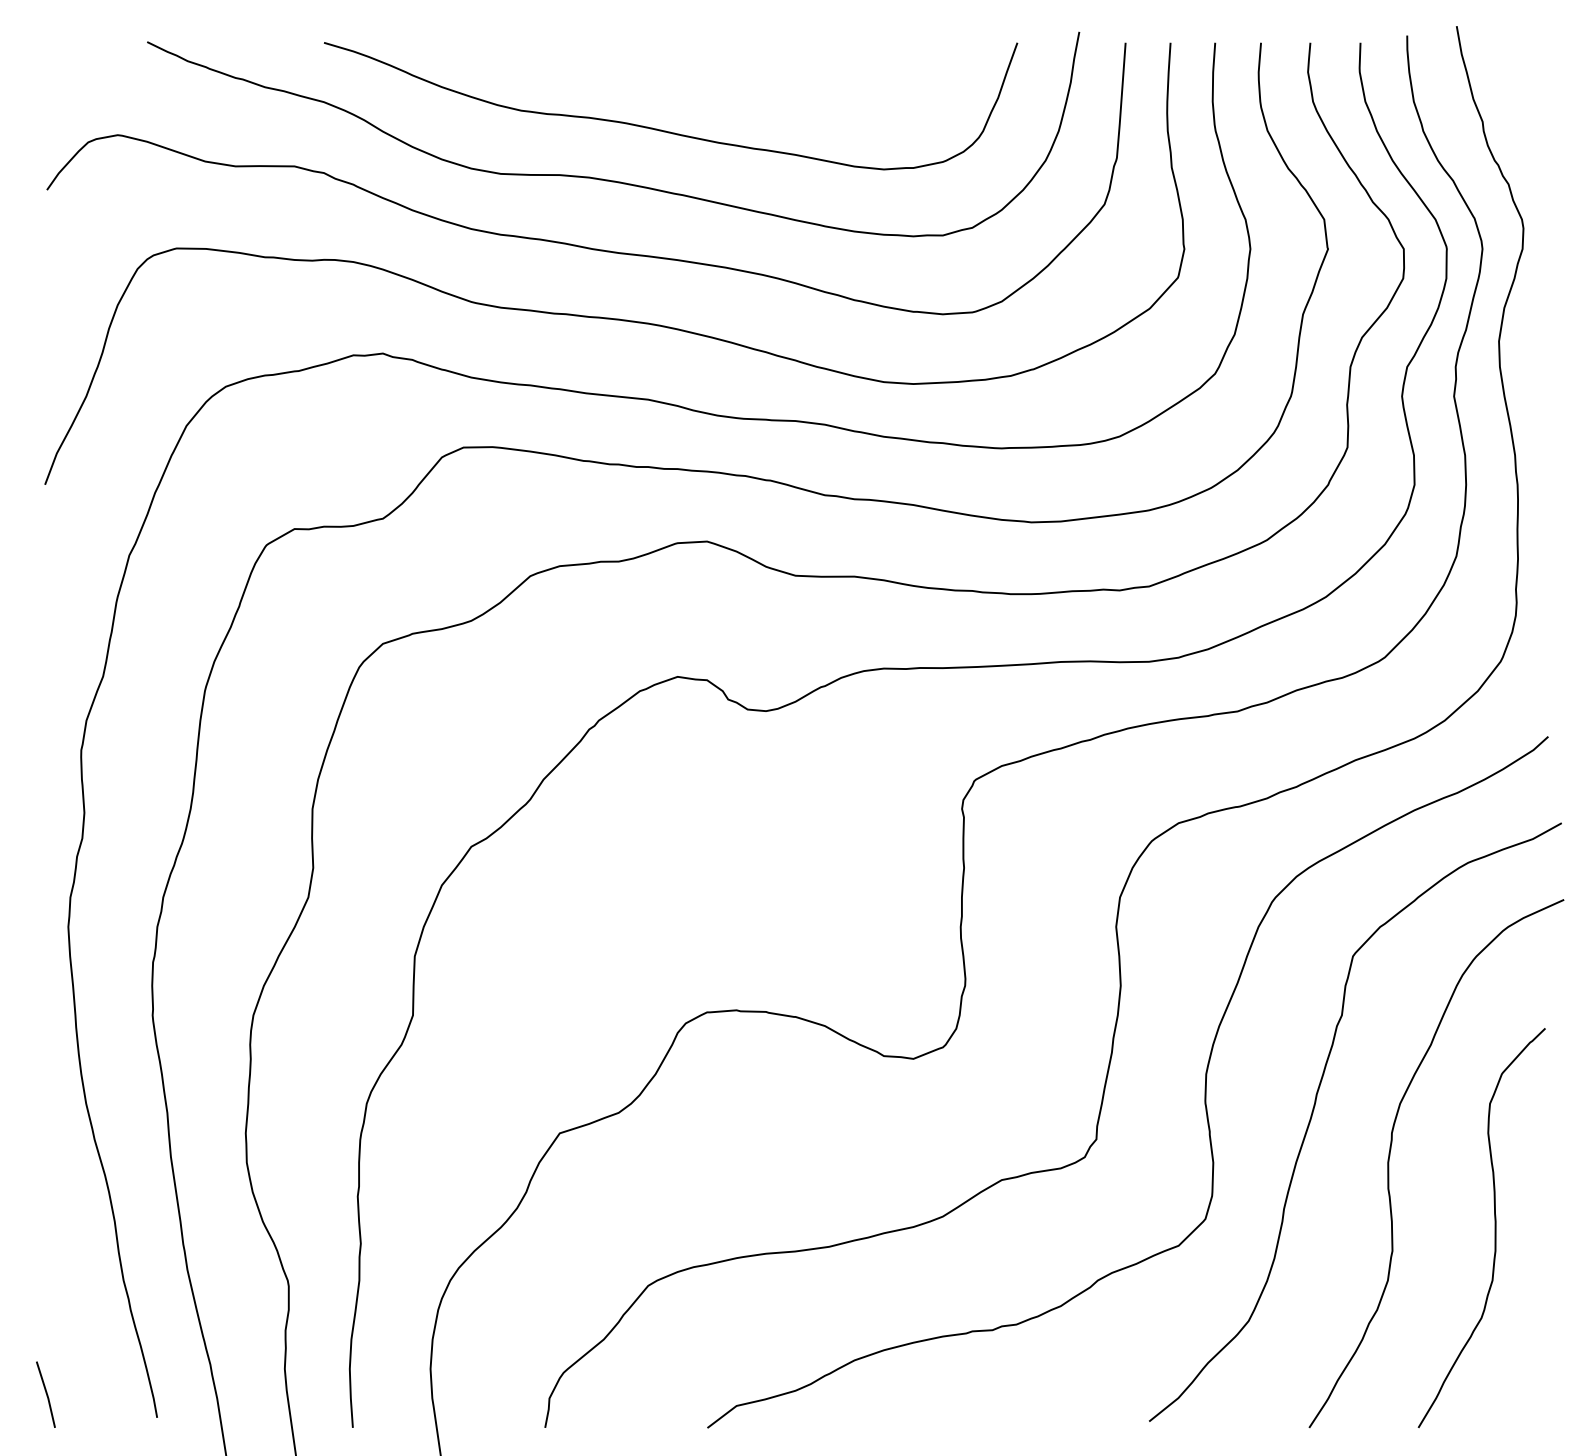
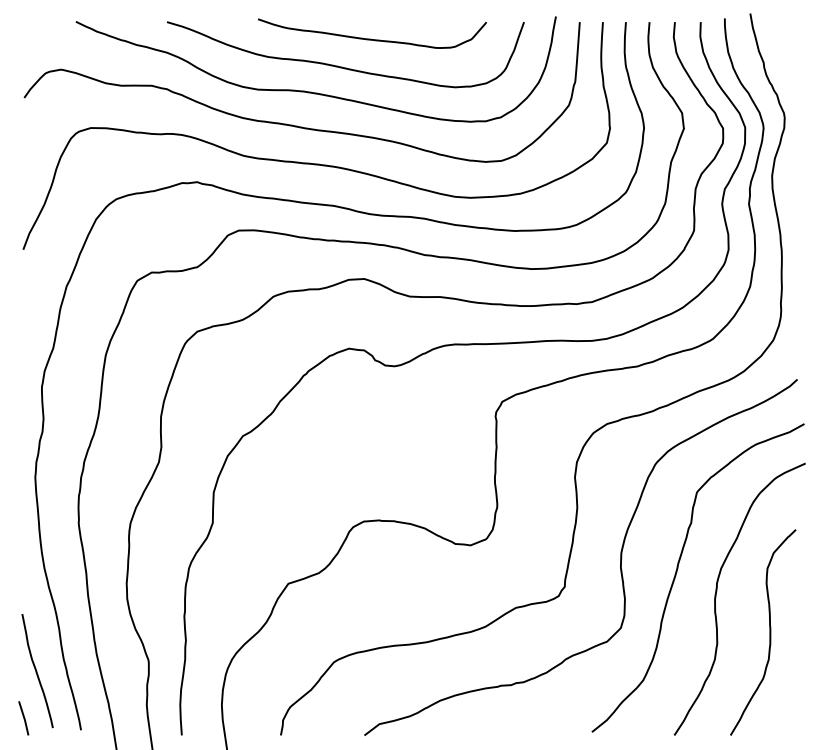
curve: (721, 74) -> (371, 38), added
curve: (72, 1303) -> (37, 671), added

